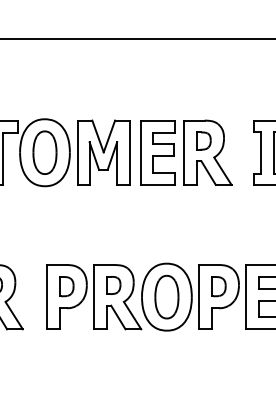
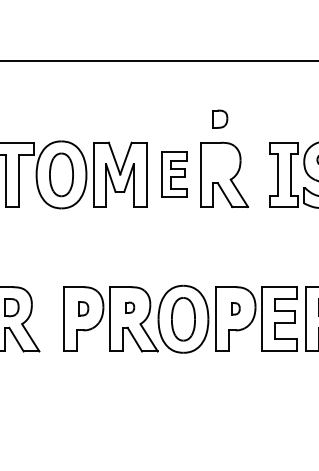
part: (203, 140) -> (220, 118), moved
part: (157, 152) -> (174, 174), size x0.7
part: (112, 285) -> (129, 307), size x0.6
part: (66, 286) -> (83, 308), size x0.7
part: (218, 286) -> (235, 308), size x0.6

